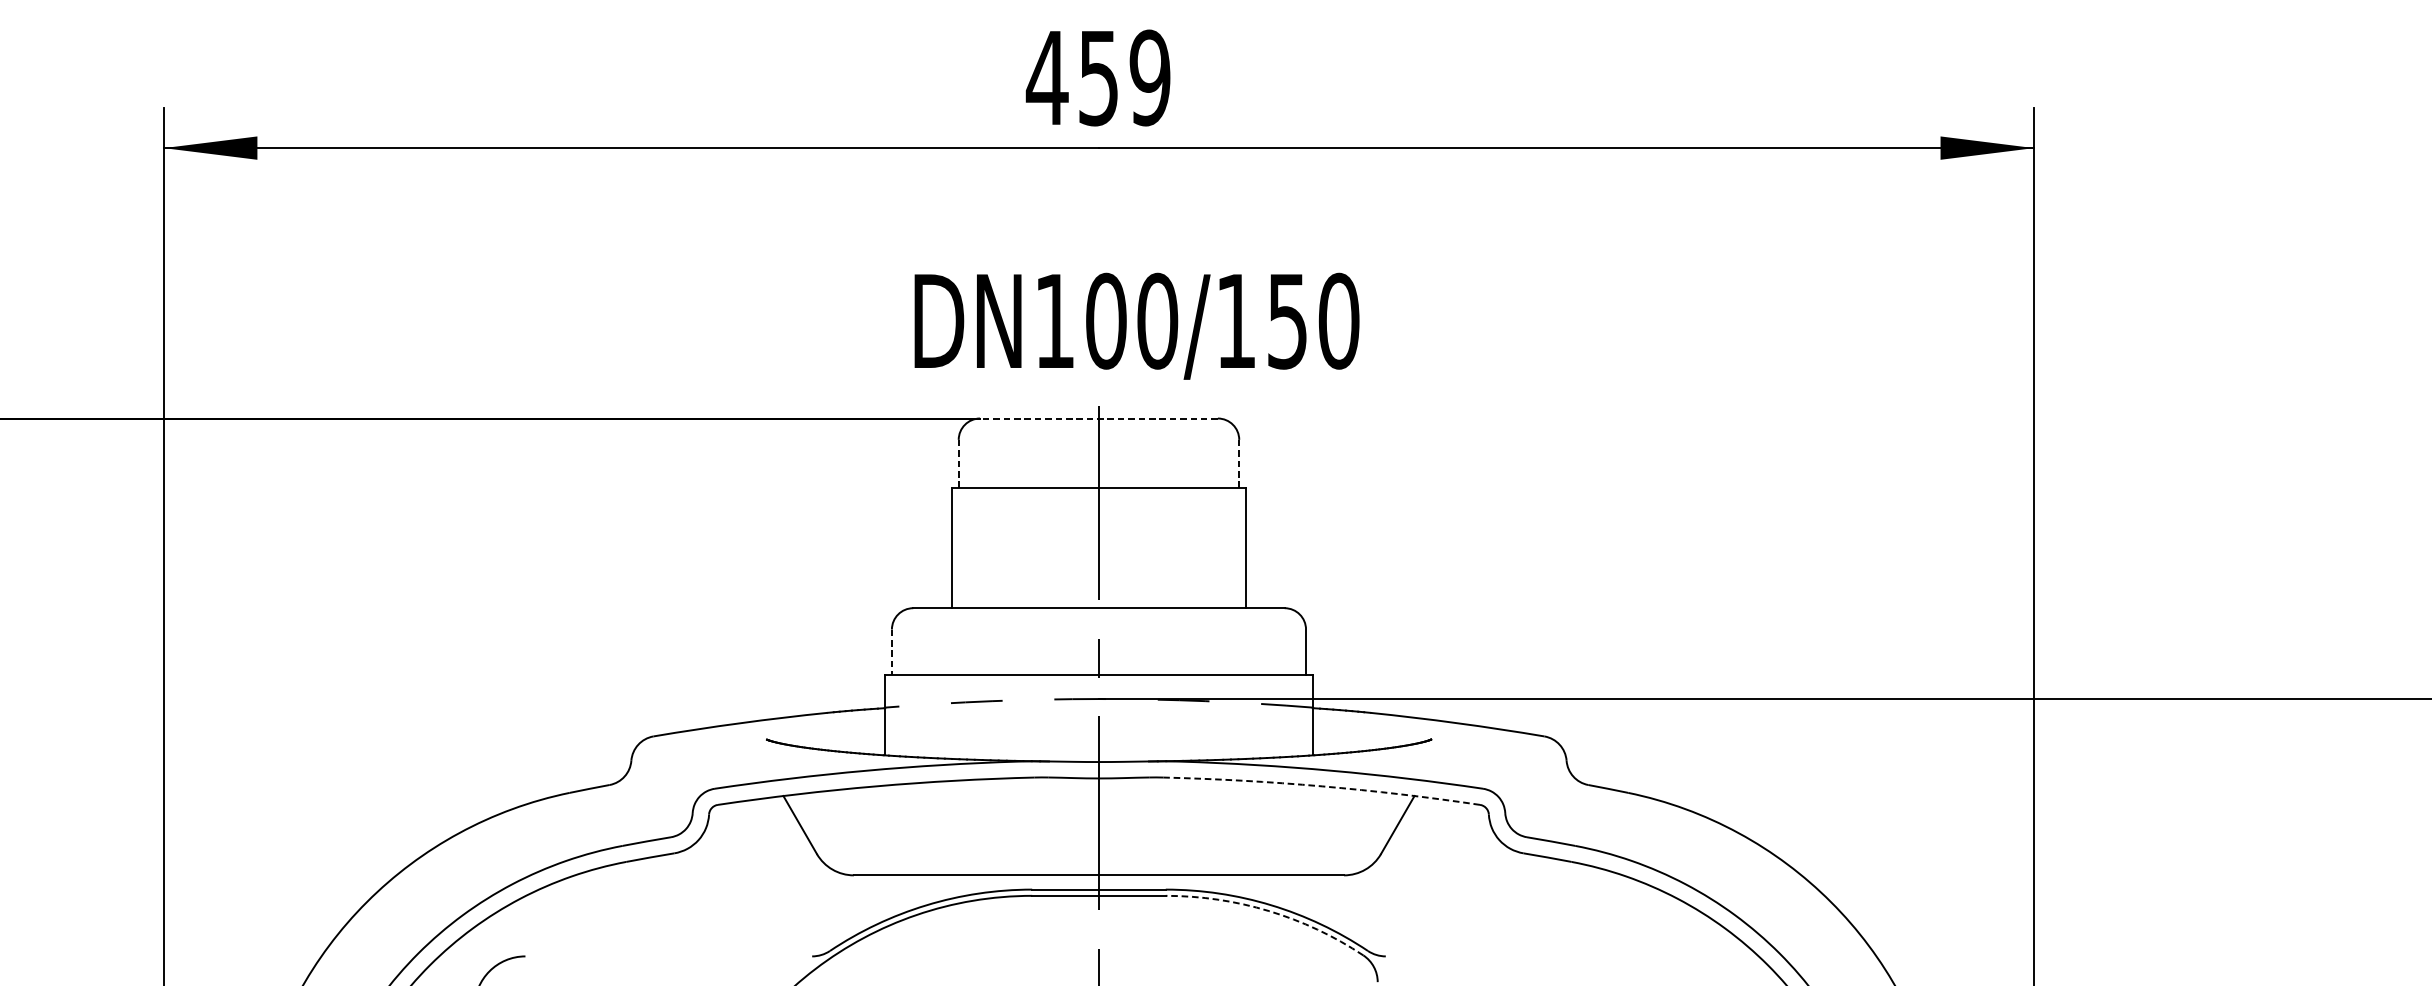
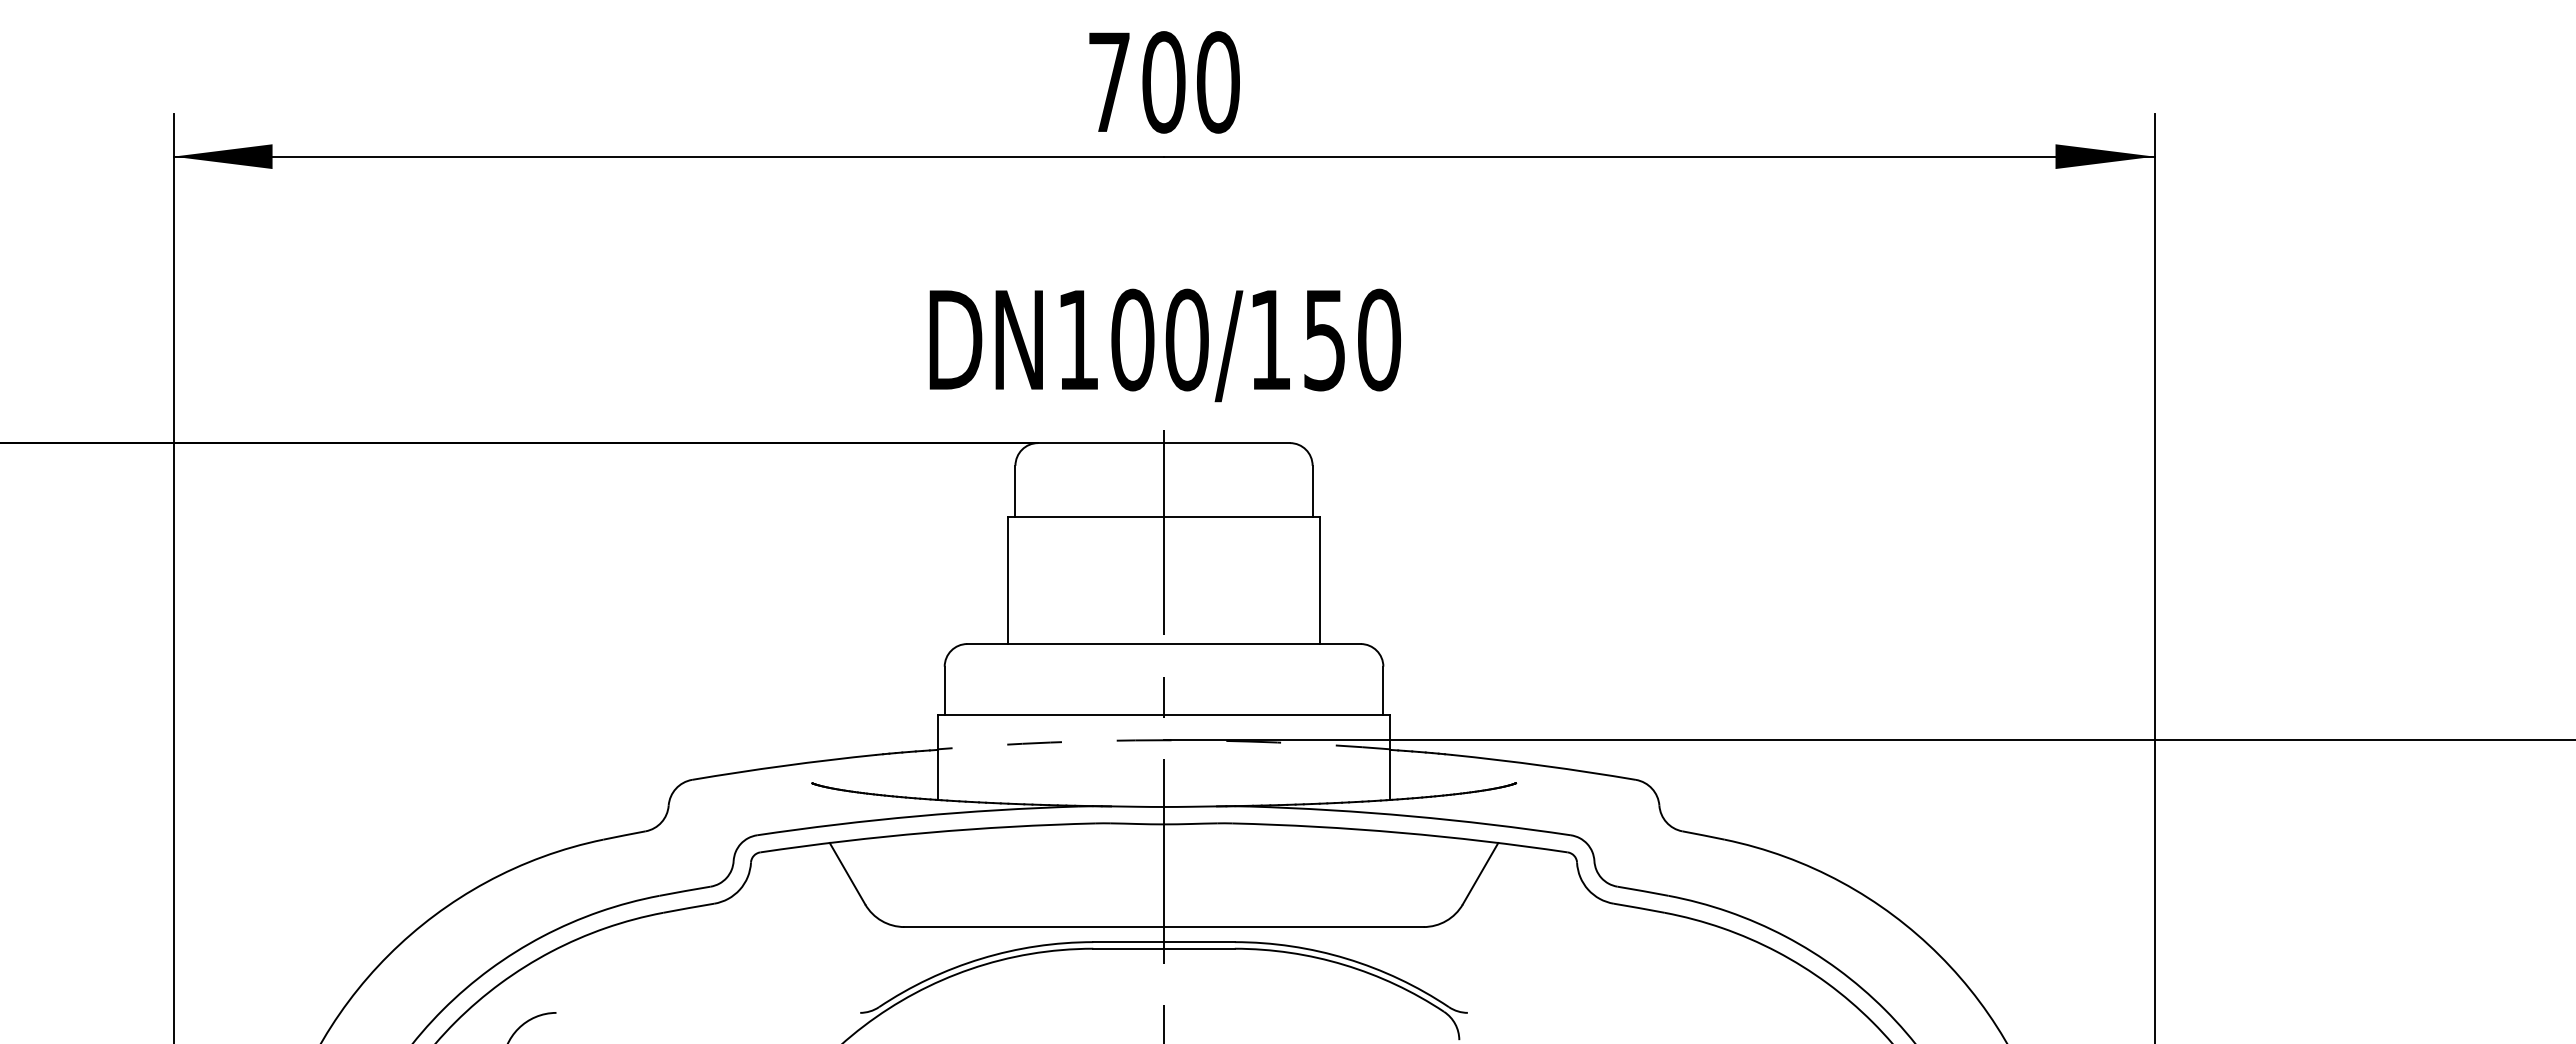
text: (1097, 78) -> (1162, 82), 459 -> 700
text: (1136, 326) -> (1164, 345), moved
line: (1099, 418) -> (1164, 443), dashed -> solid
line: (958, 464) -> (1015, 491), dashed -> solid
line: (1239, 464) -> (1312, 491), dashed -> solid
line: (891, 653) -> (944, 691), dashed -> solid
arc: (1322, 786) -> (1400, 832), dashed -> solid
arc: (1269, 910) -> (1344, 964), dashed -> solid

